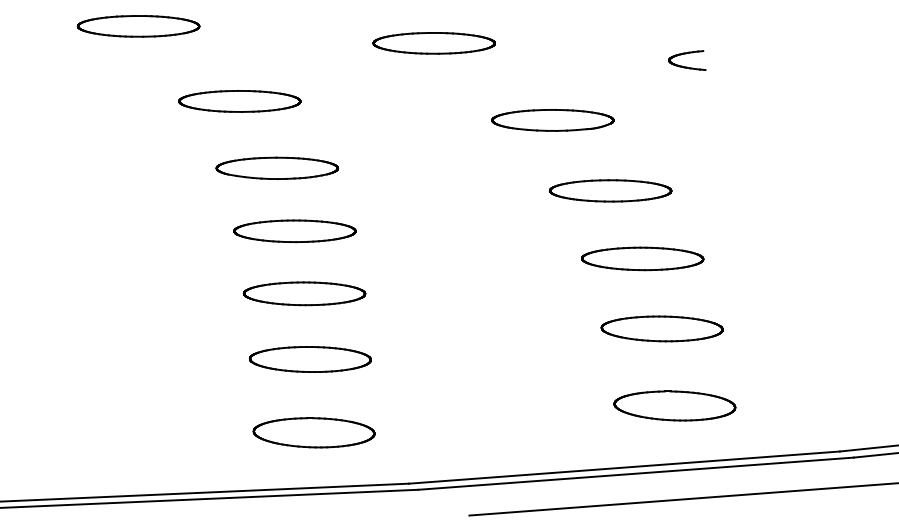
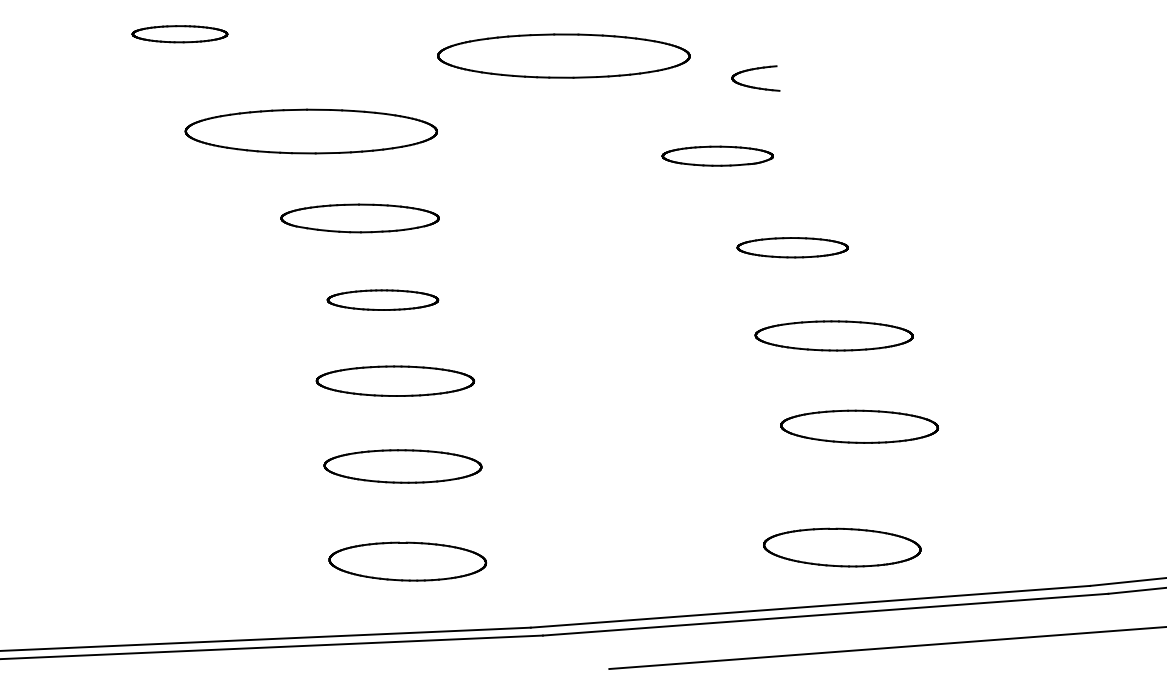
part: (138, 26) -> (179, 34), size x0.6
part: (433, 43) -> (562, 56), size x1.6
part: (687, 60) -> (756, 78), moved
part: (239, 101) -> (310, 131), size x1.6
part: (552, 120) -> (717, 156), size x0.7
part: (610, 190) -> (792, 247), size x0.7
part: (294, 231) -> (382, 300), size x0.7
part: (674, 405) -> (841, 546), moved

